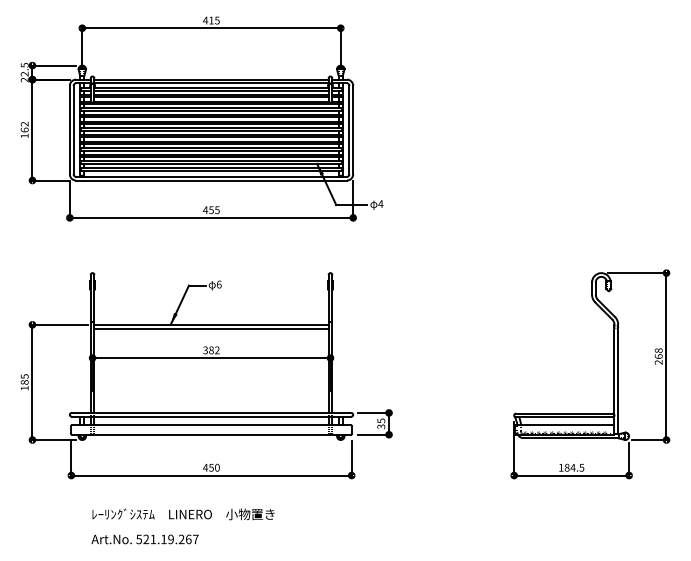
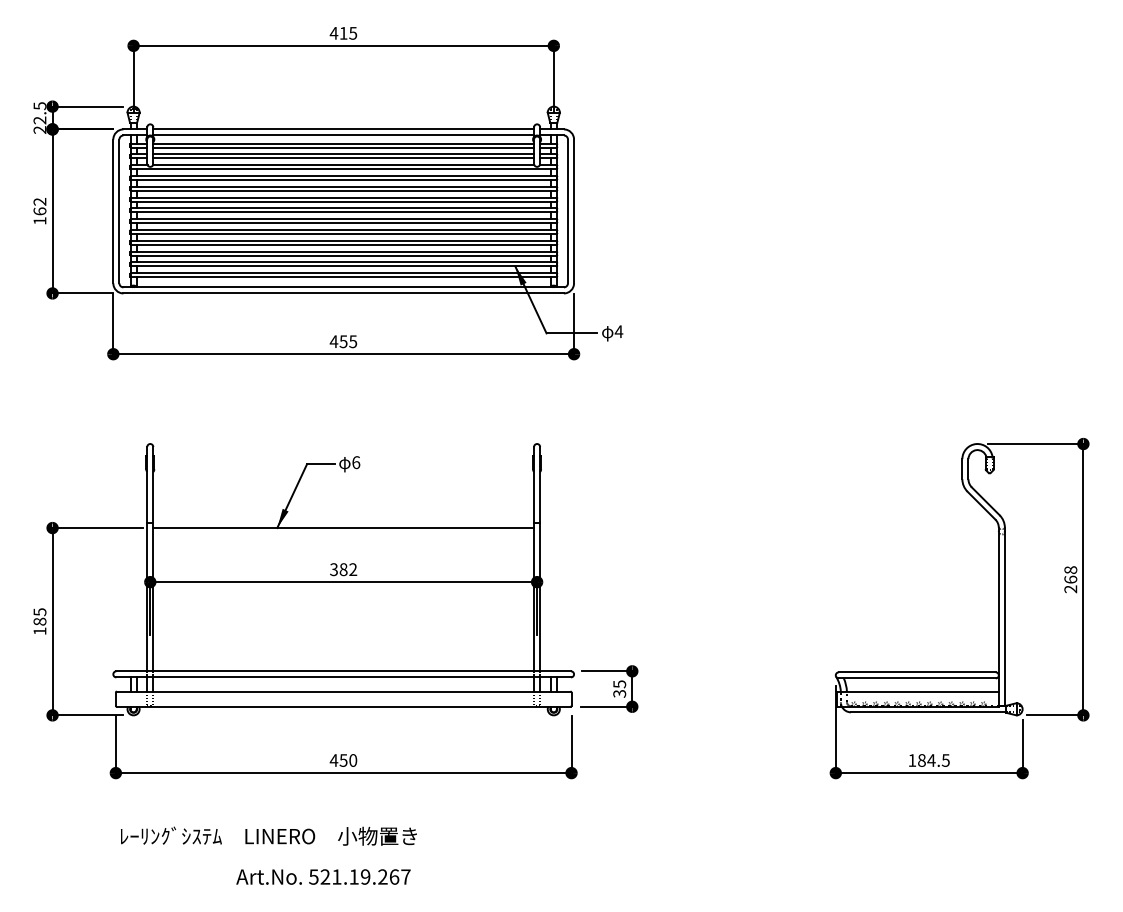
line: (211, 328) -> (343, 534), removed
text: (183, 514) -> (268, 836), moved
text: (144, 539) -> (322, 877), moved

